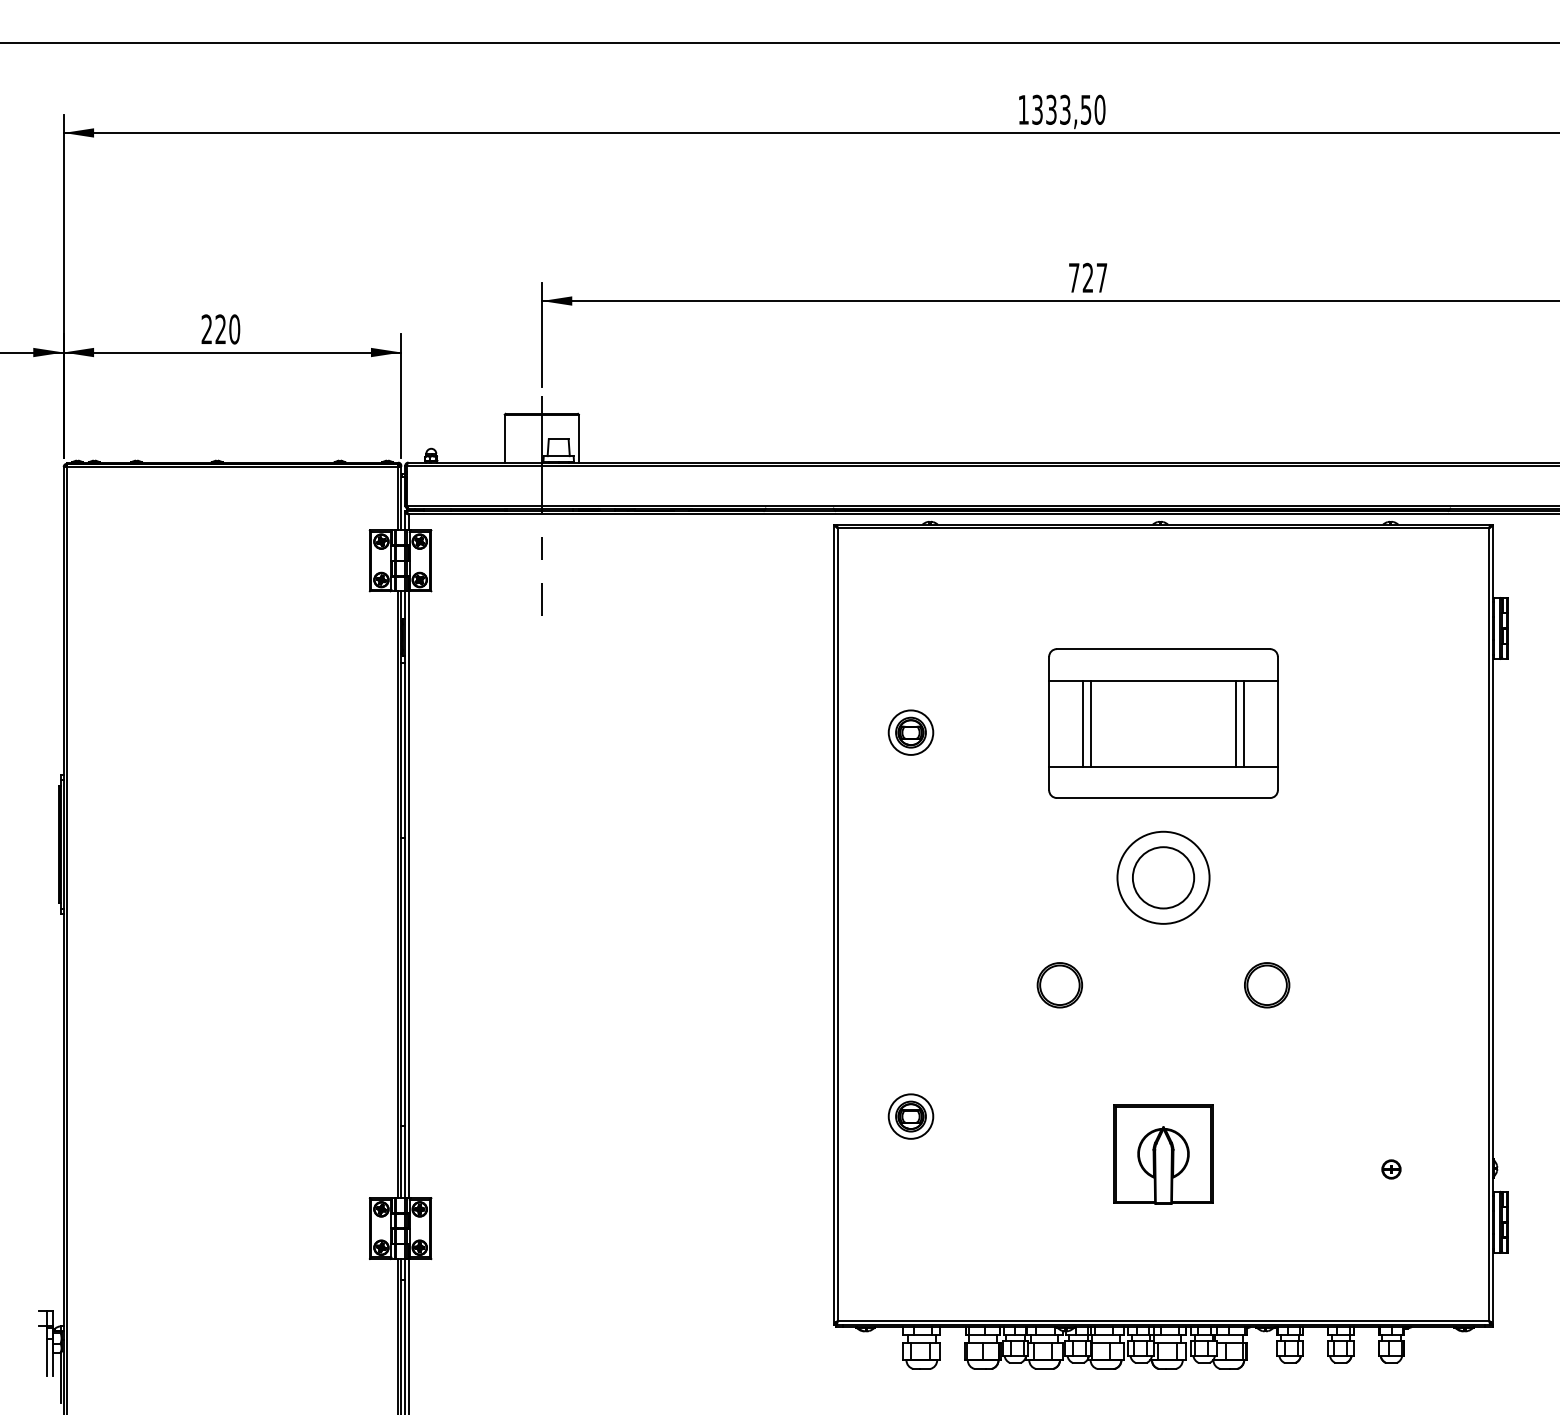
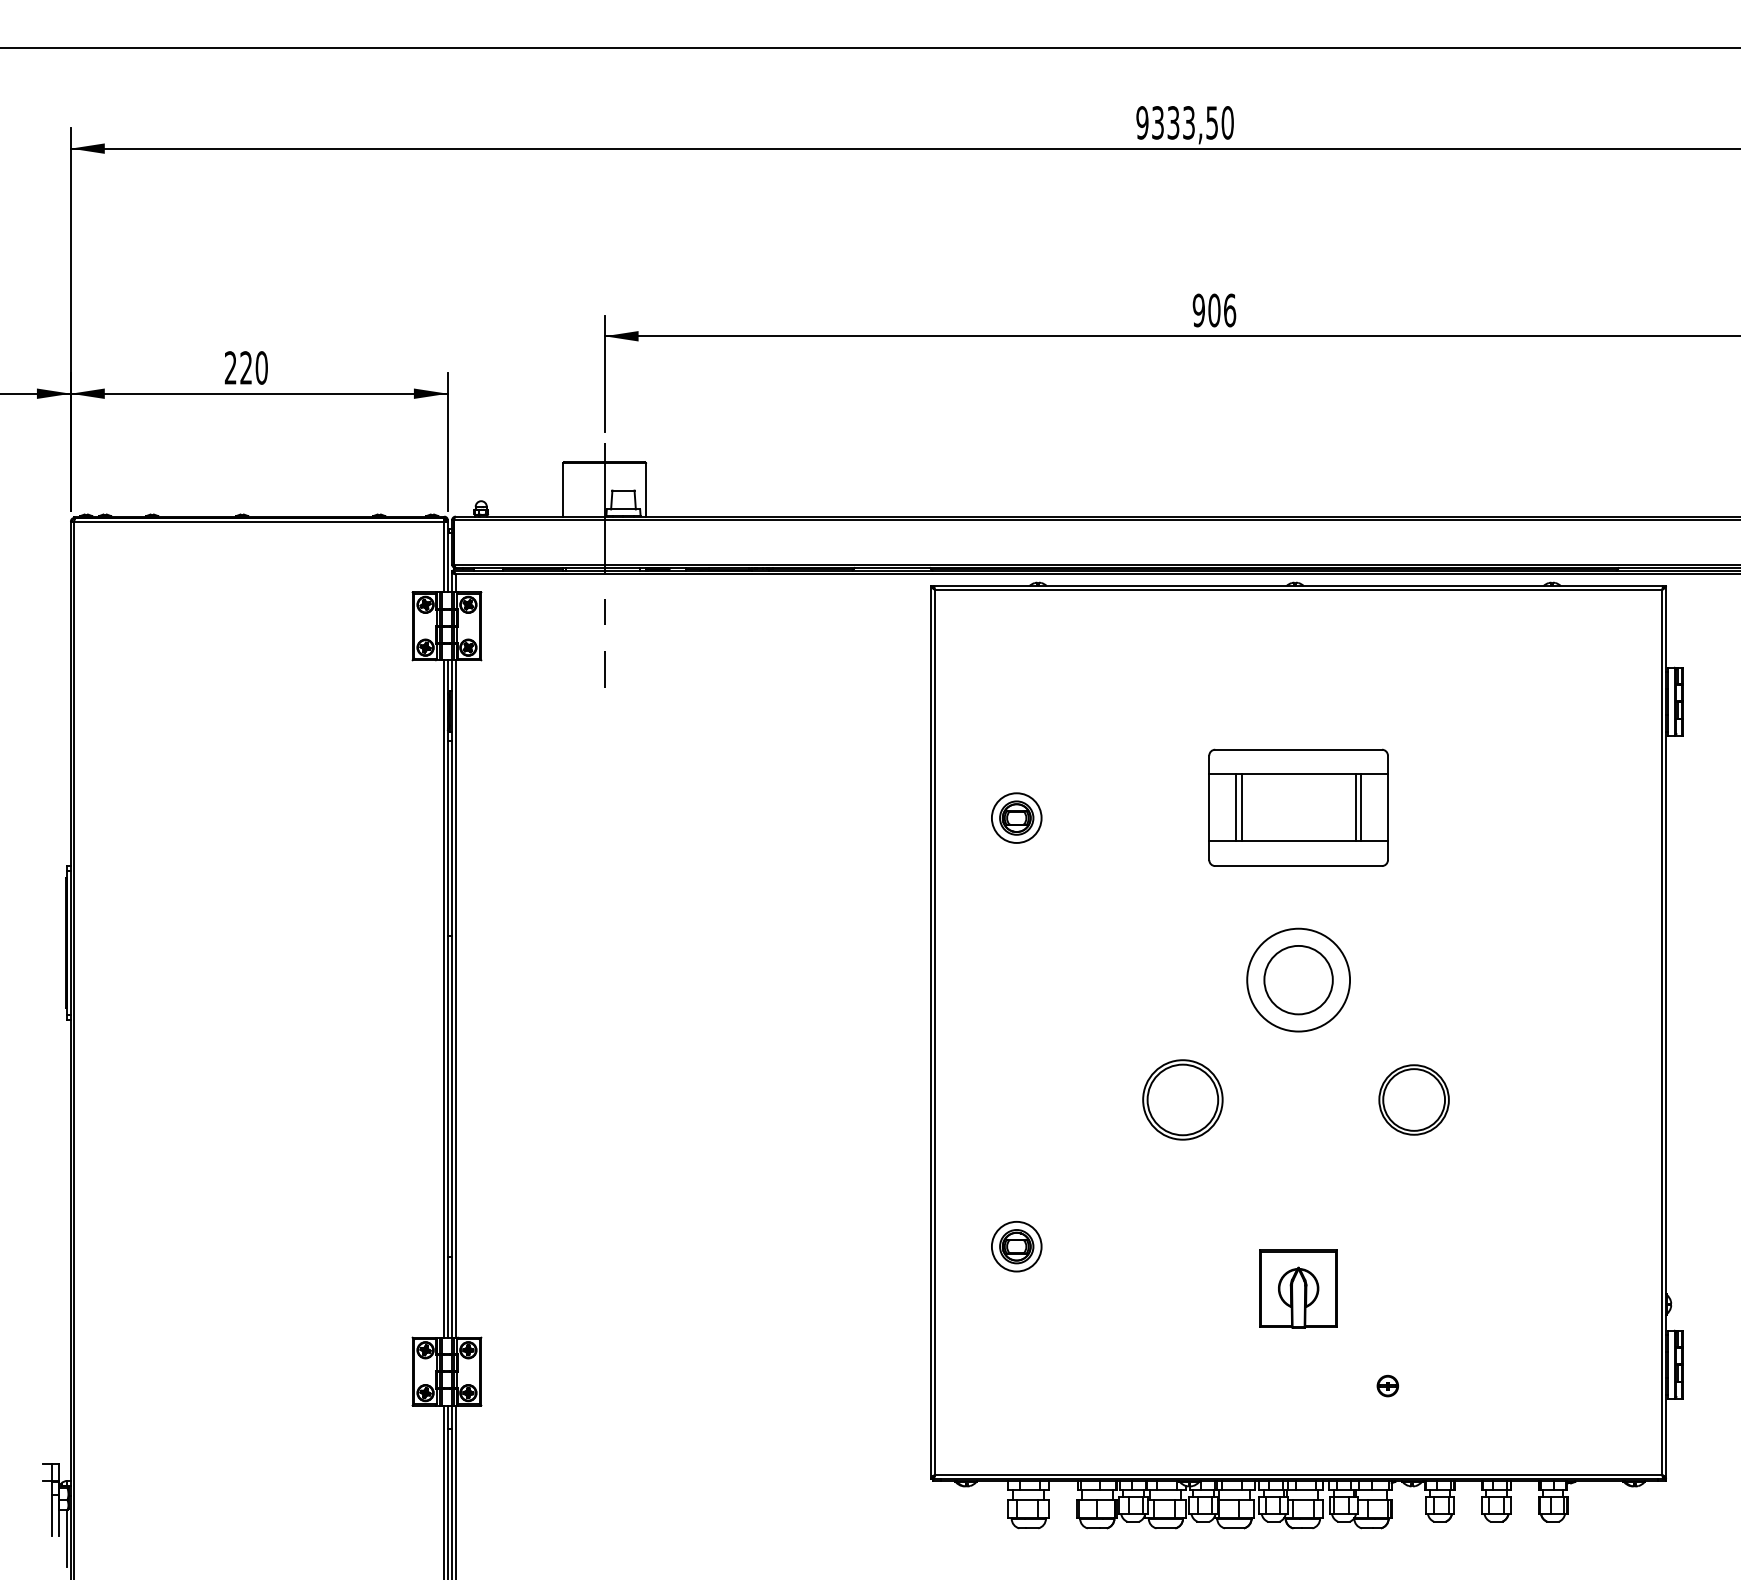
text: (1023, 109) -> (1142, 122), 1333,50 -> 9333,50
text: (1087, 277) -> (1213, 309), 727 -> 906
part: (1163, 723) -> (1298, 807), size x0.7
part: (1059, 985) -> (1182, 1100), size x1.6
part: (1267, 985) -> (1414, 1100), size x1.4
part: (1163, 1154) -> (1298, 1288), size x0.7
part: (1391, 1169) -> (1387, 1386), moved

